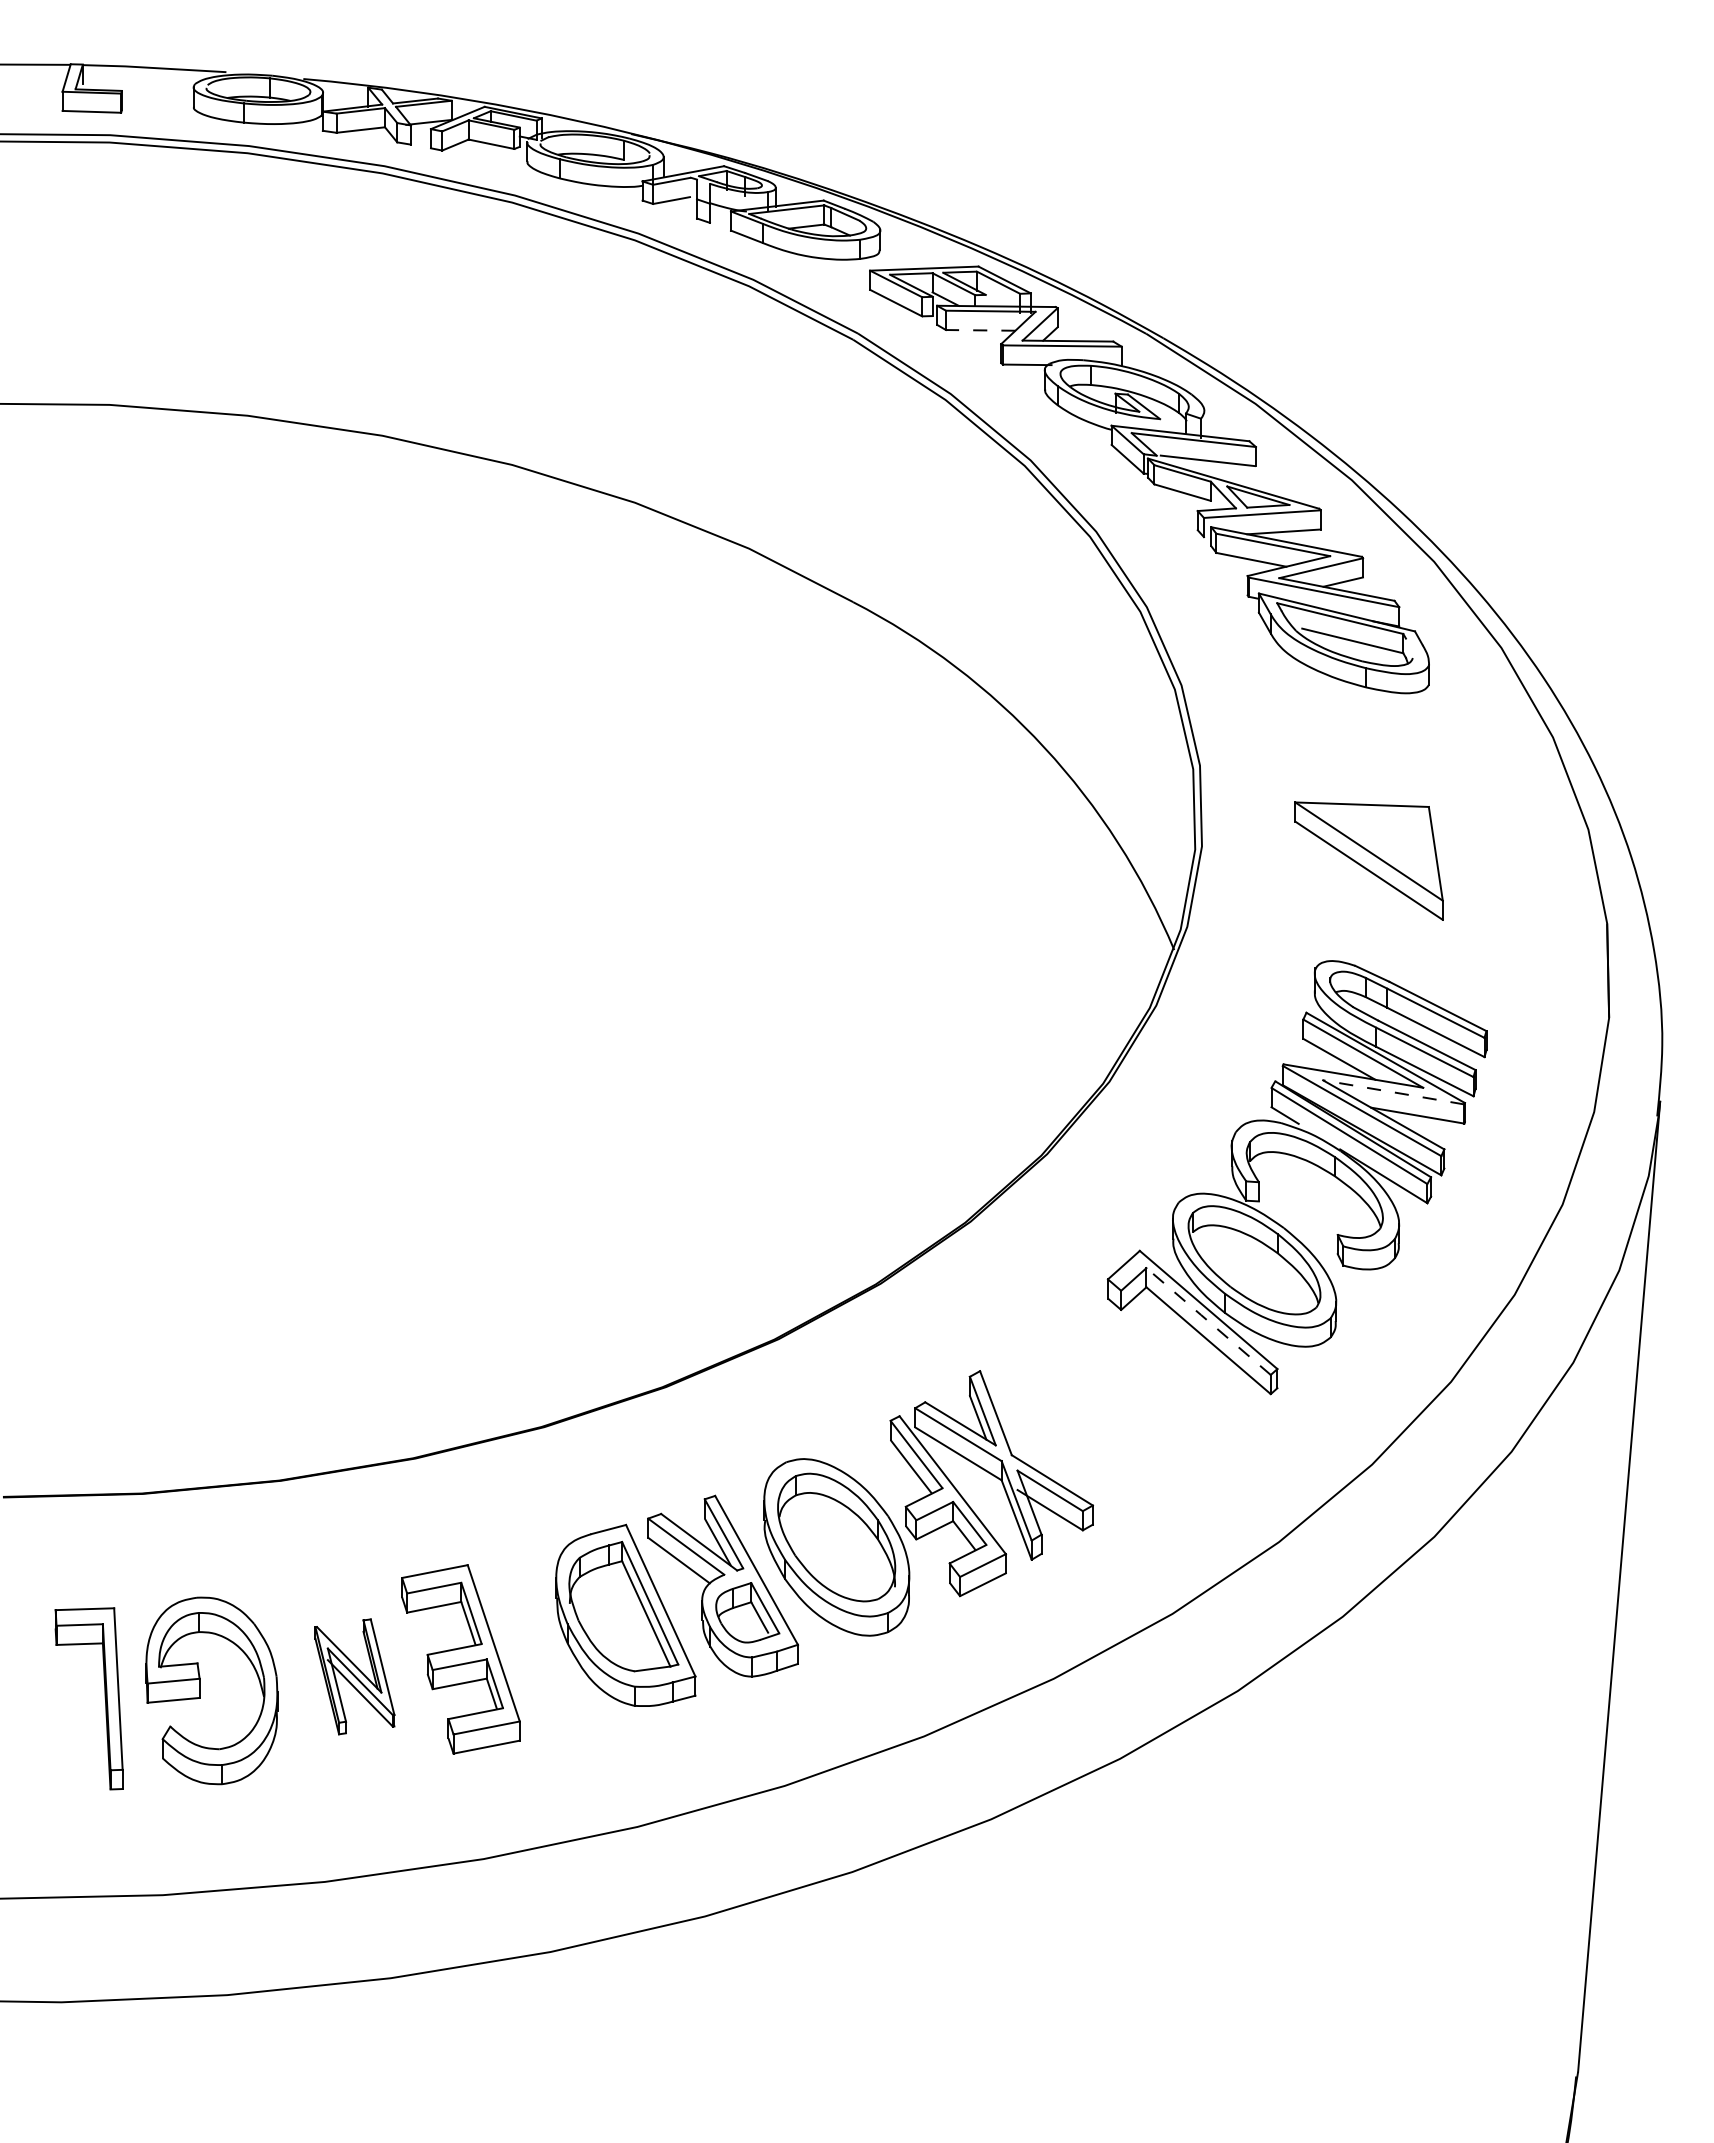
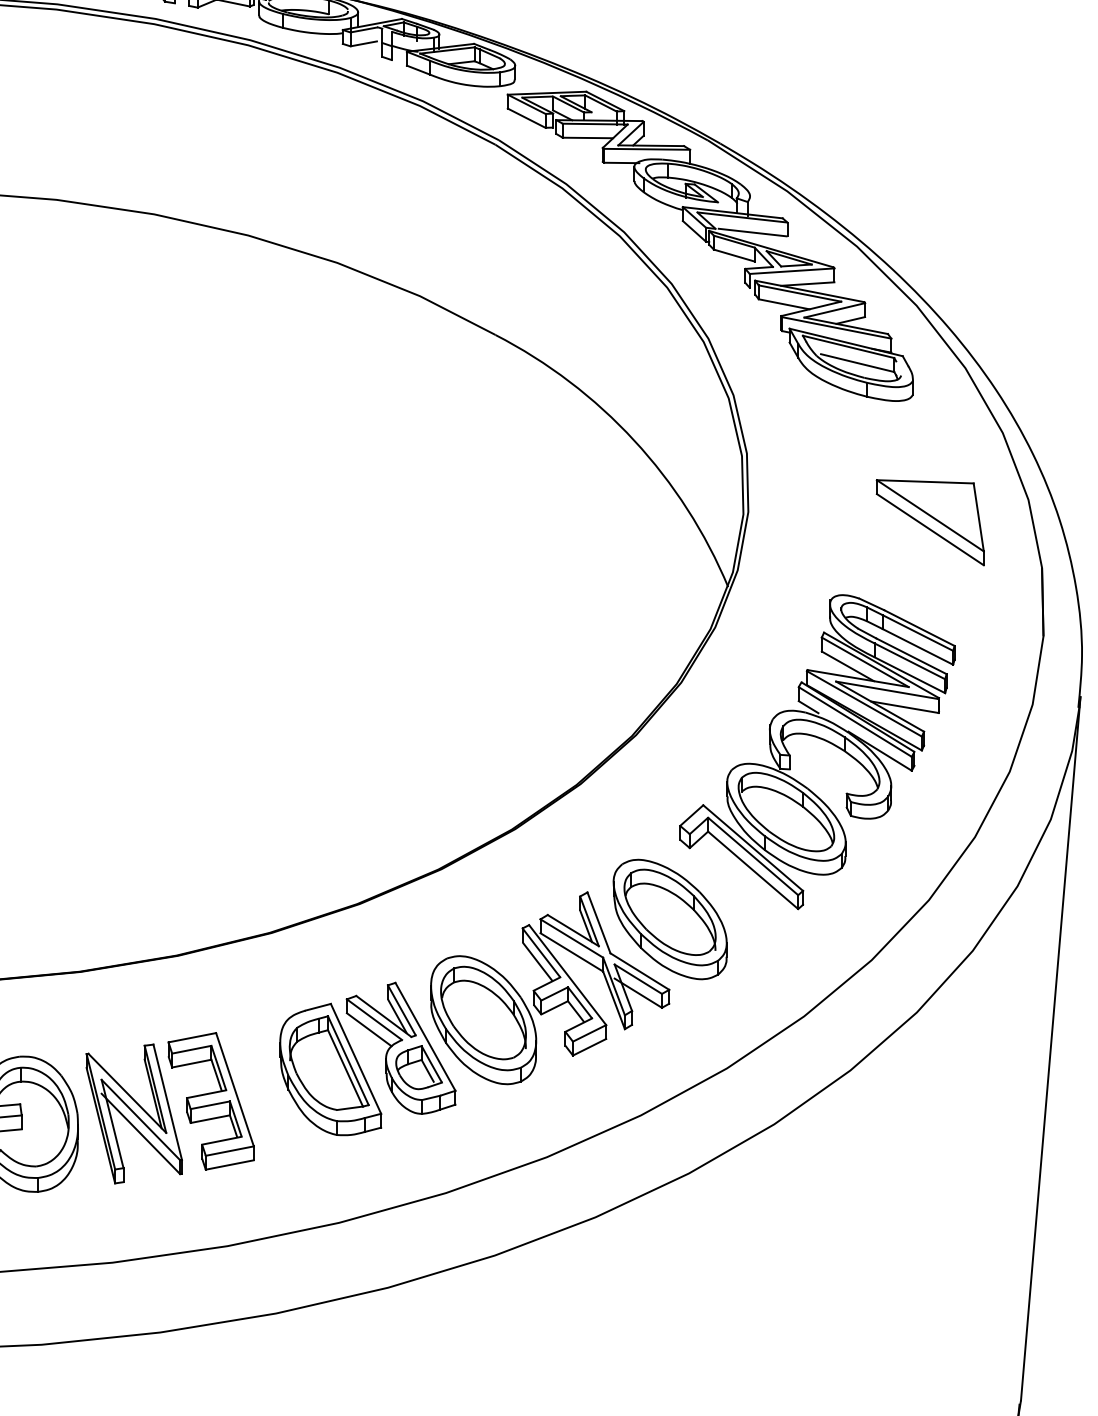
line: (980, 330) -> (587, 138), dashed -> solid
part: (1368, 860) -> (929, 522), moved
line: (1393, 1092) -> (887, 690), dashed -> solid
line: (1207, 1320) -> (752, 855), dashed -> solid
part: (1094, 1408) -> (670, 919), added
part: (354, 1676) -> (134, 1113), size x1.67

